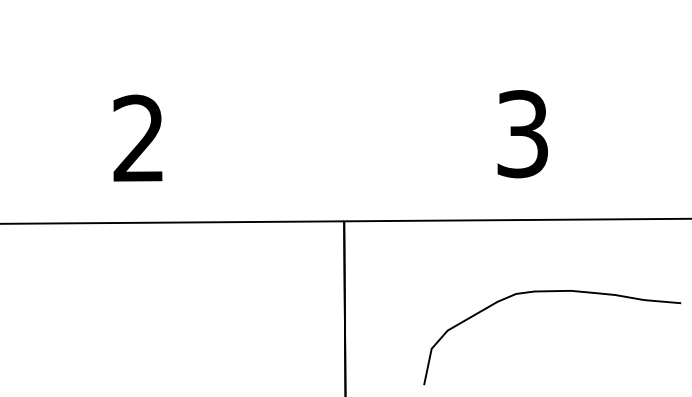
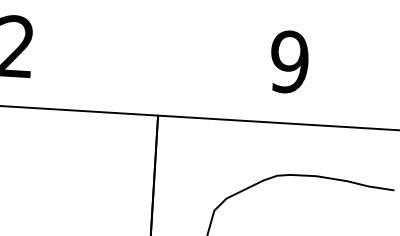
text: (522, 134) -> (289, 62), 3 -> 9

